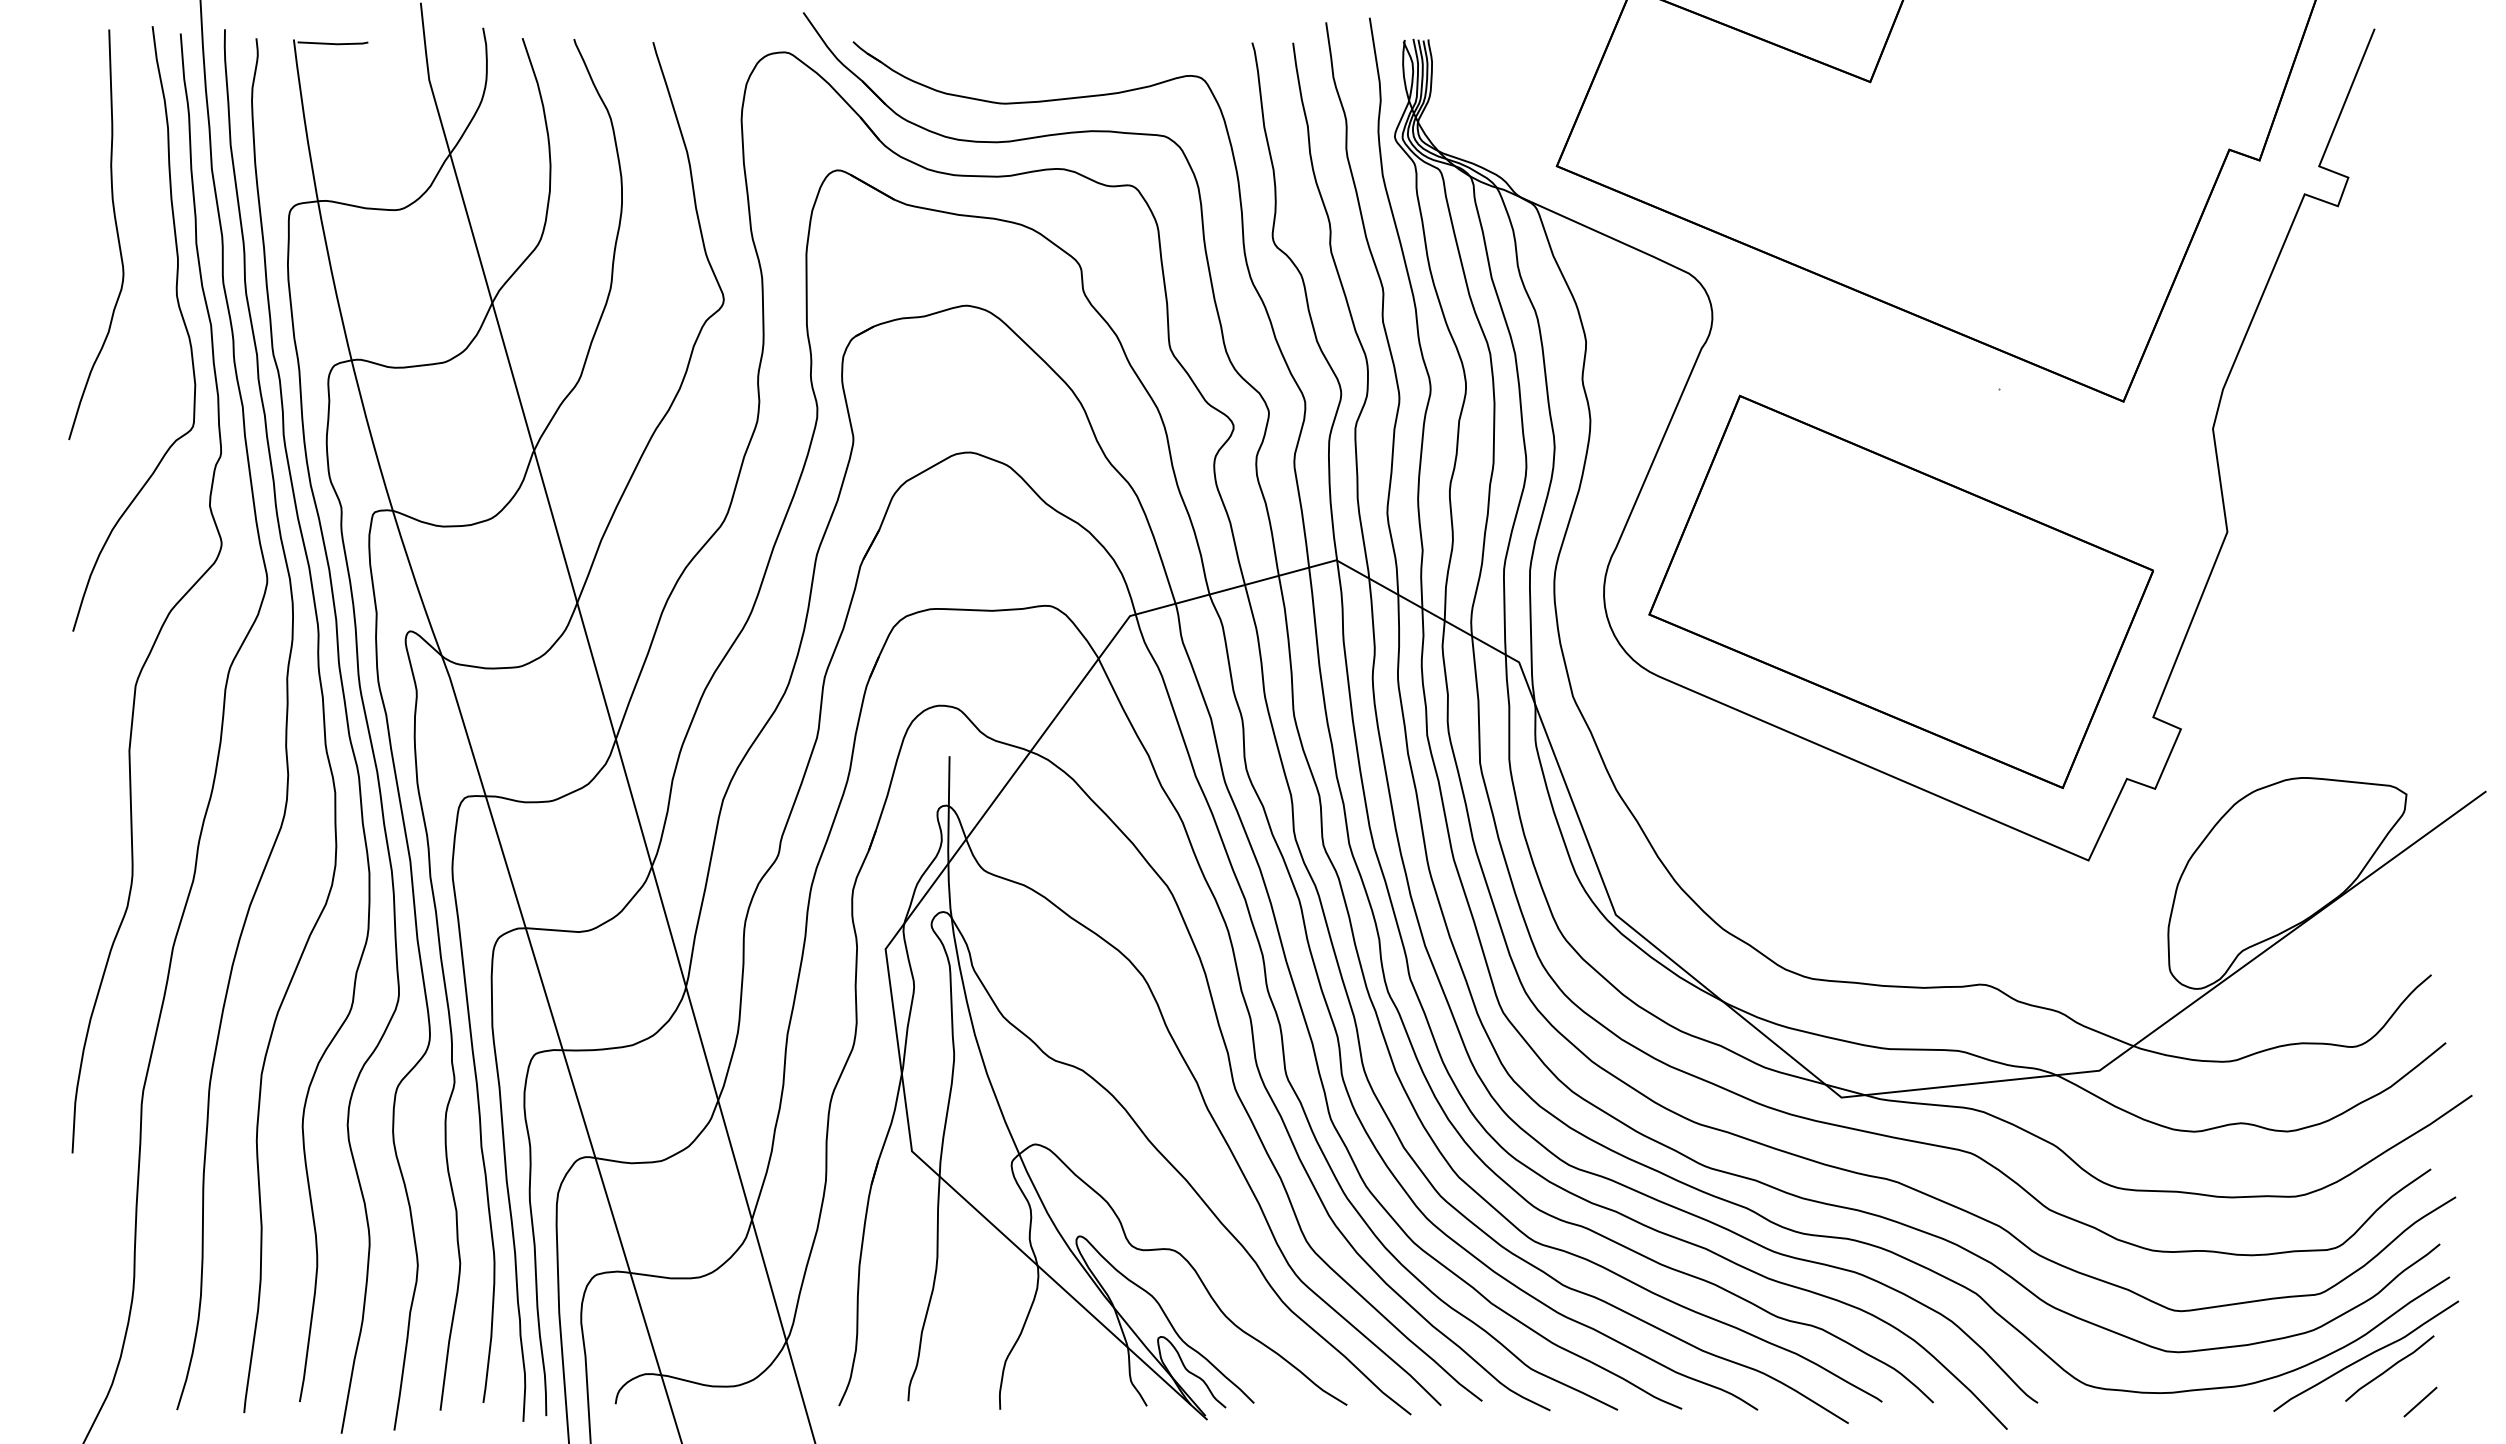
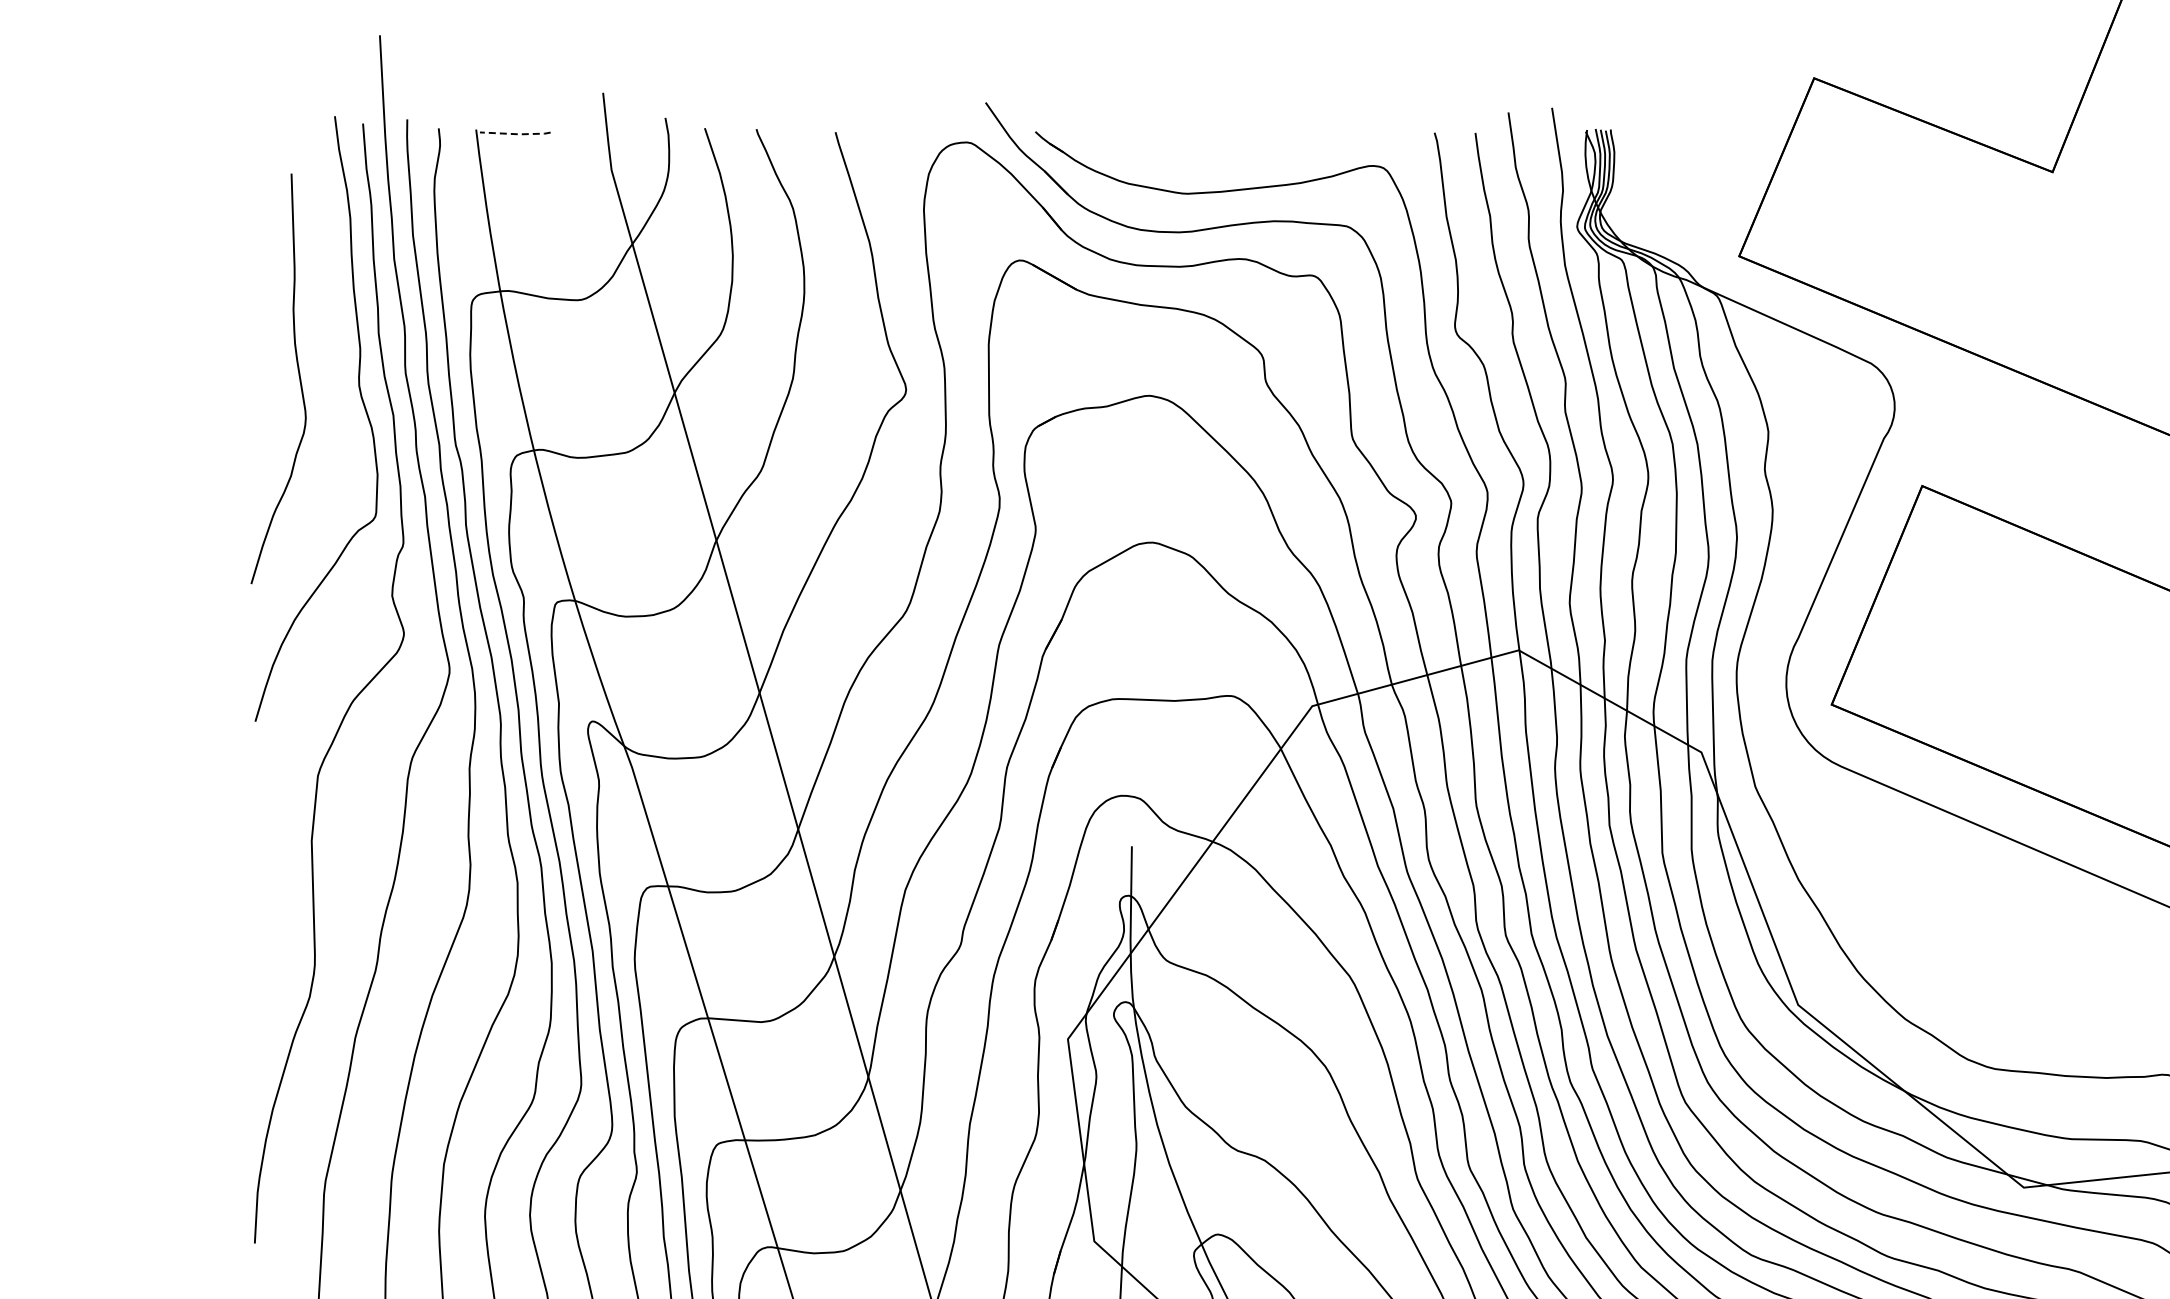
line: (334, 44) -> (516, 134), solid -> dashed
curve: (116, 233) -> (298, 377), moved

